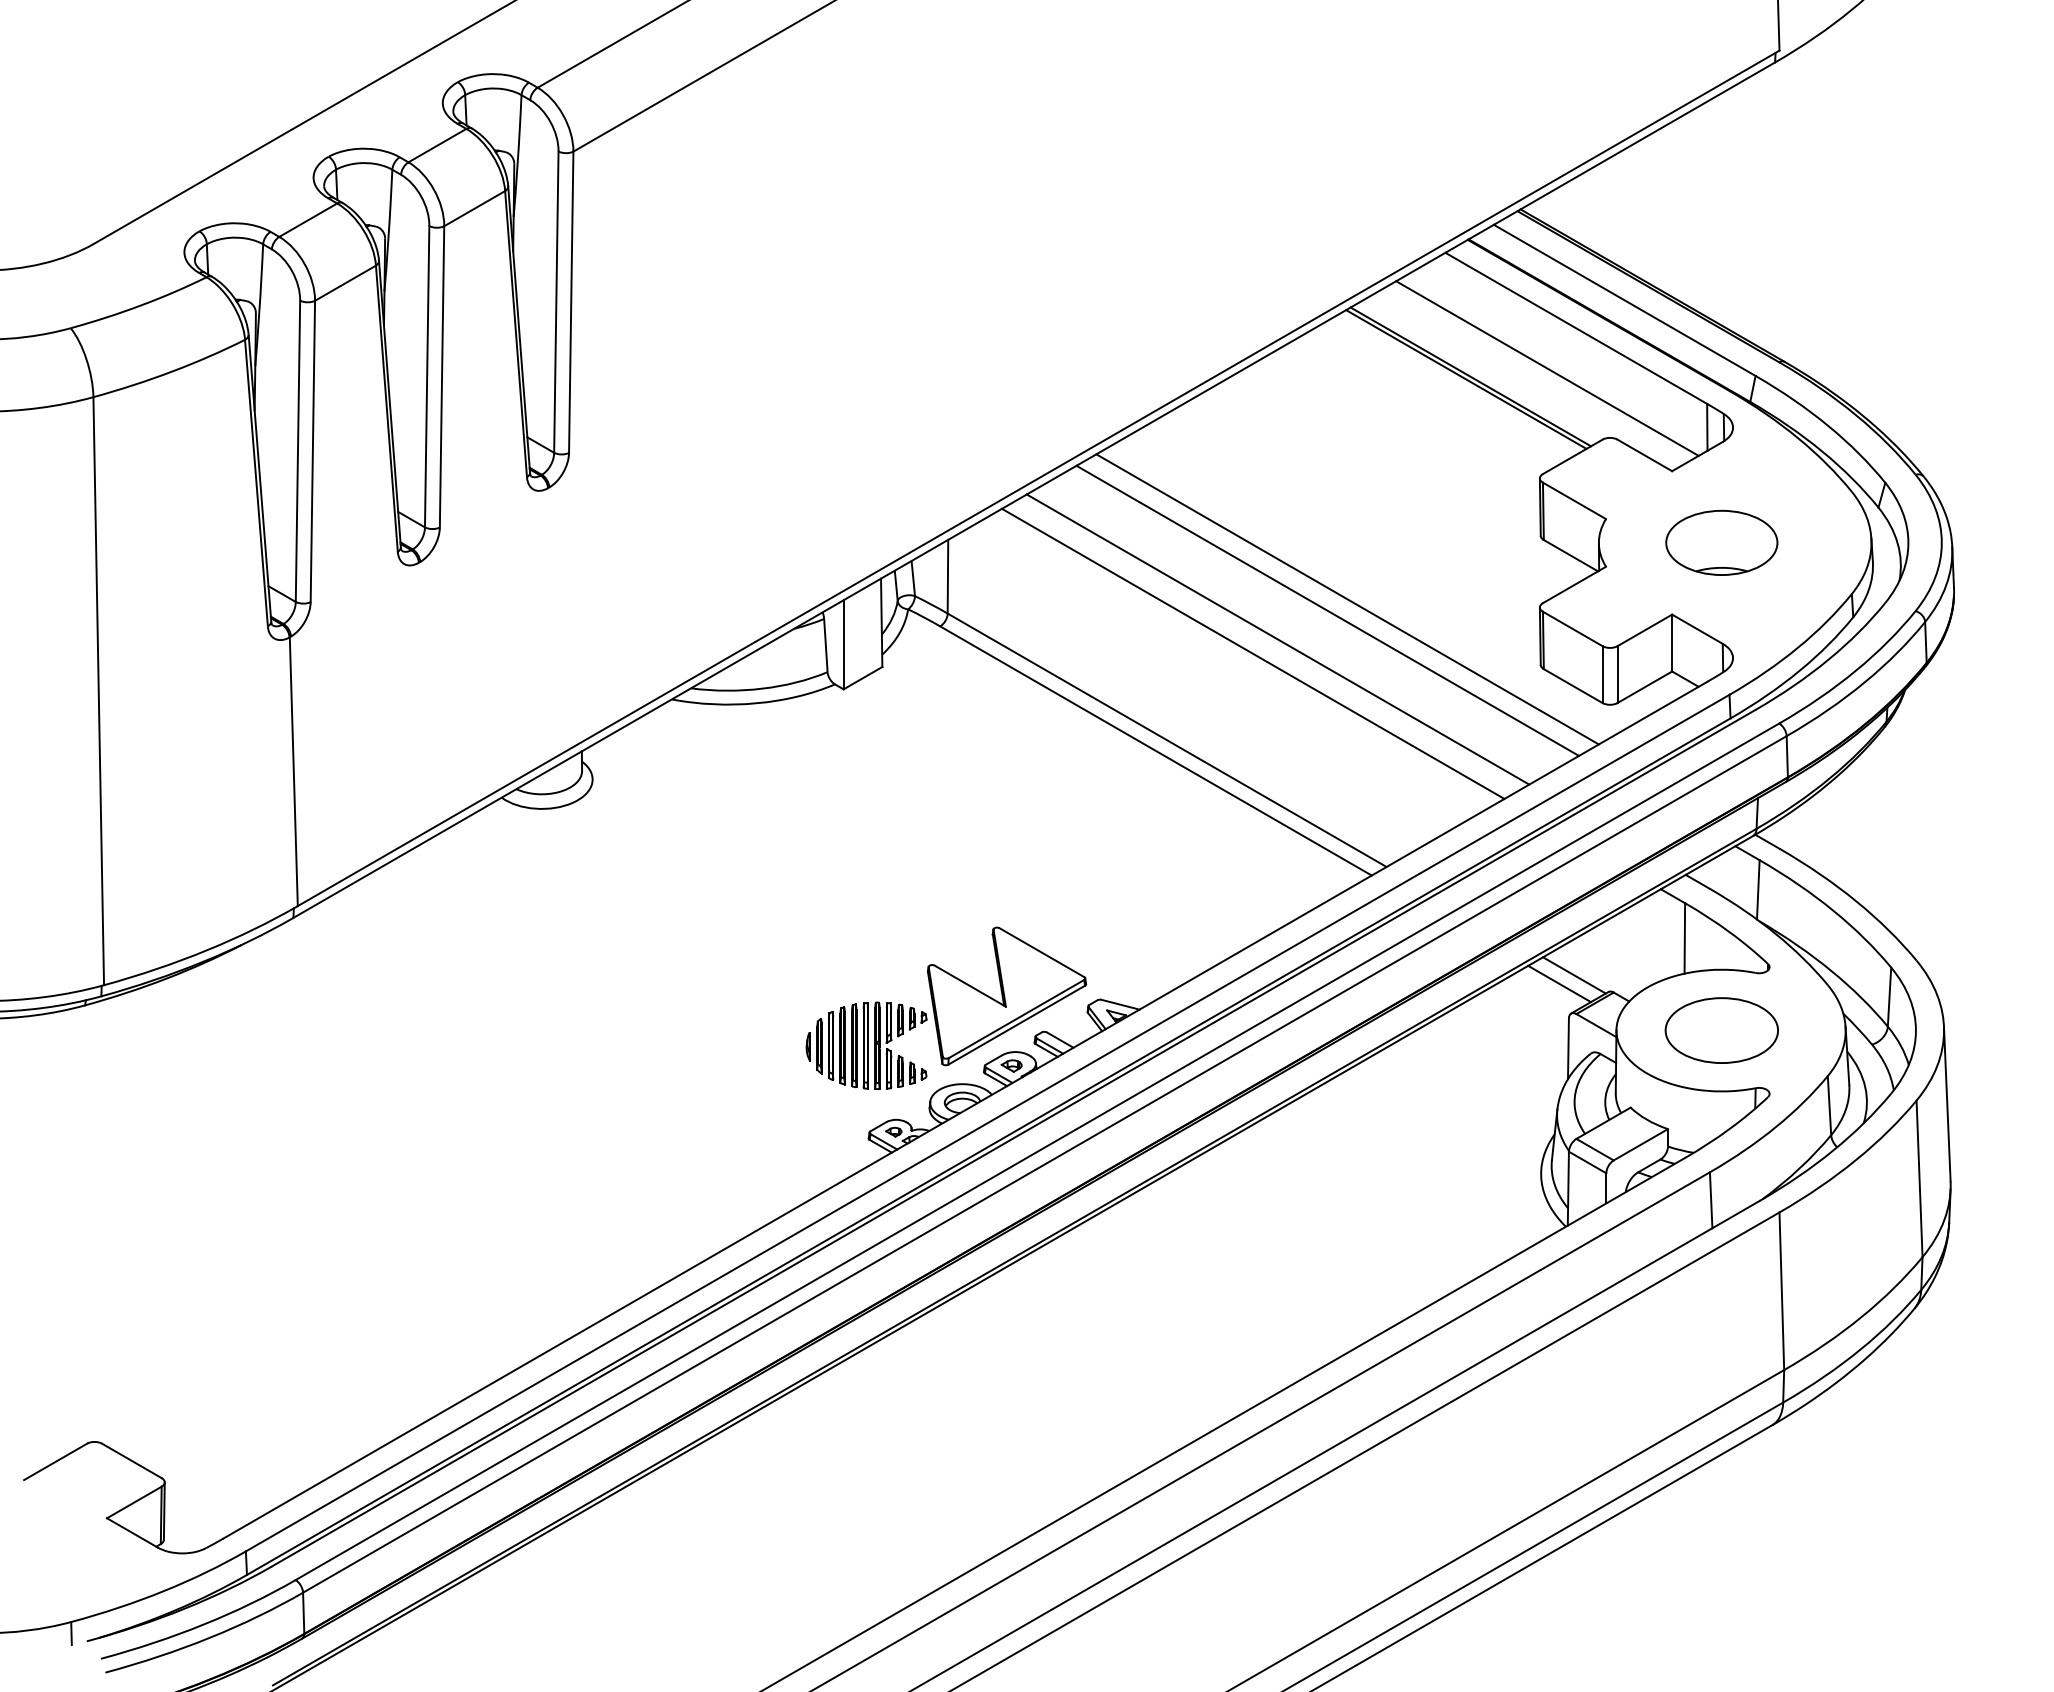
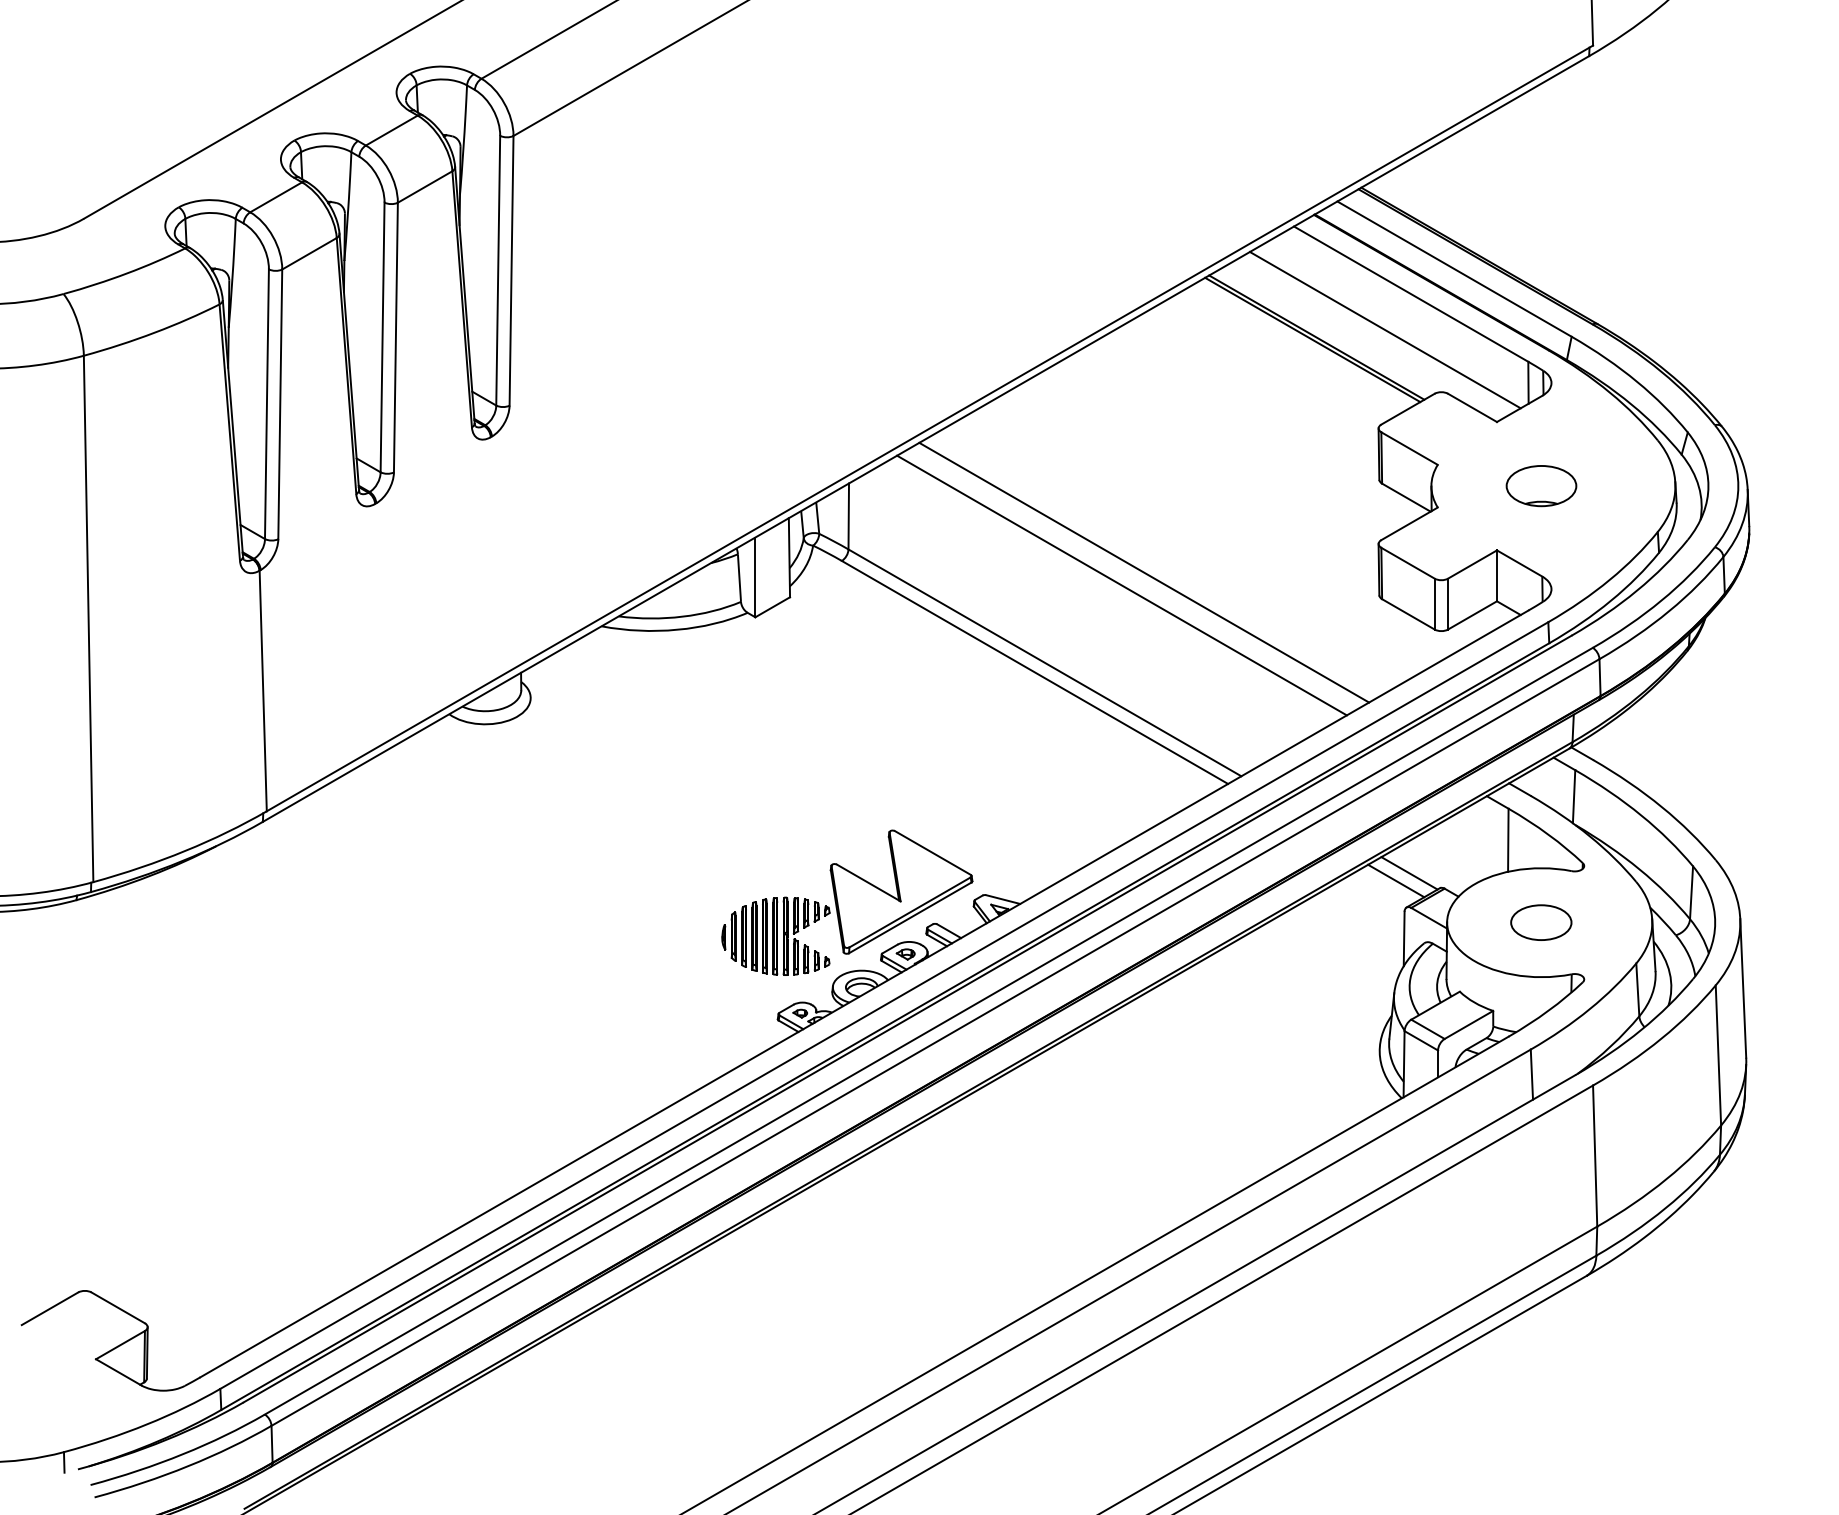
part: (1721, 542) -> (1541, 485), size x0.7
line: (1347, 599) -> (1206, 536), removed
line: (1327, 610) -> (1188, 546), removed
part: (1721, 1030) -> (1541, 922), size x0.6

